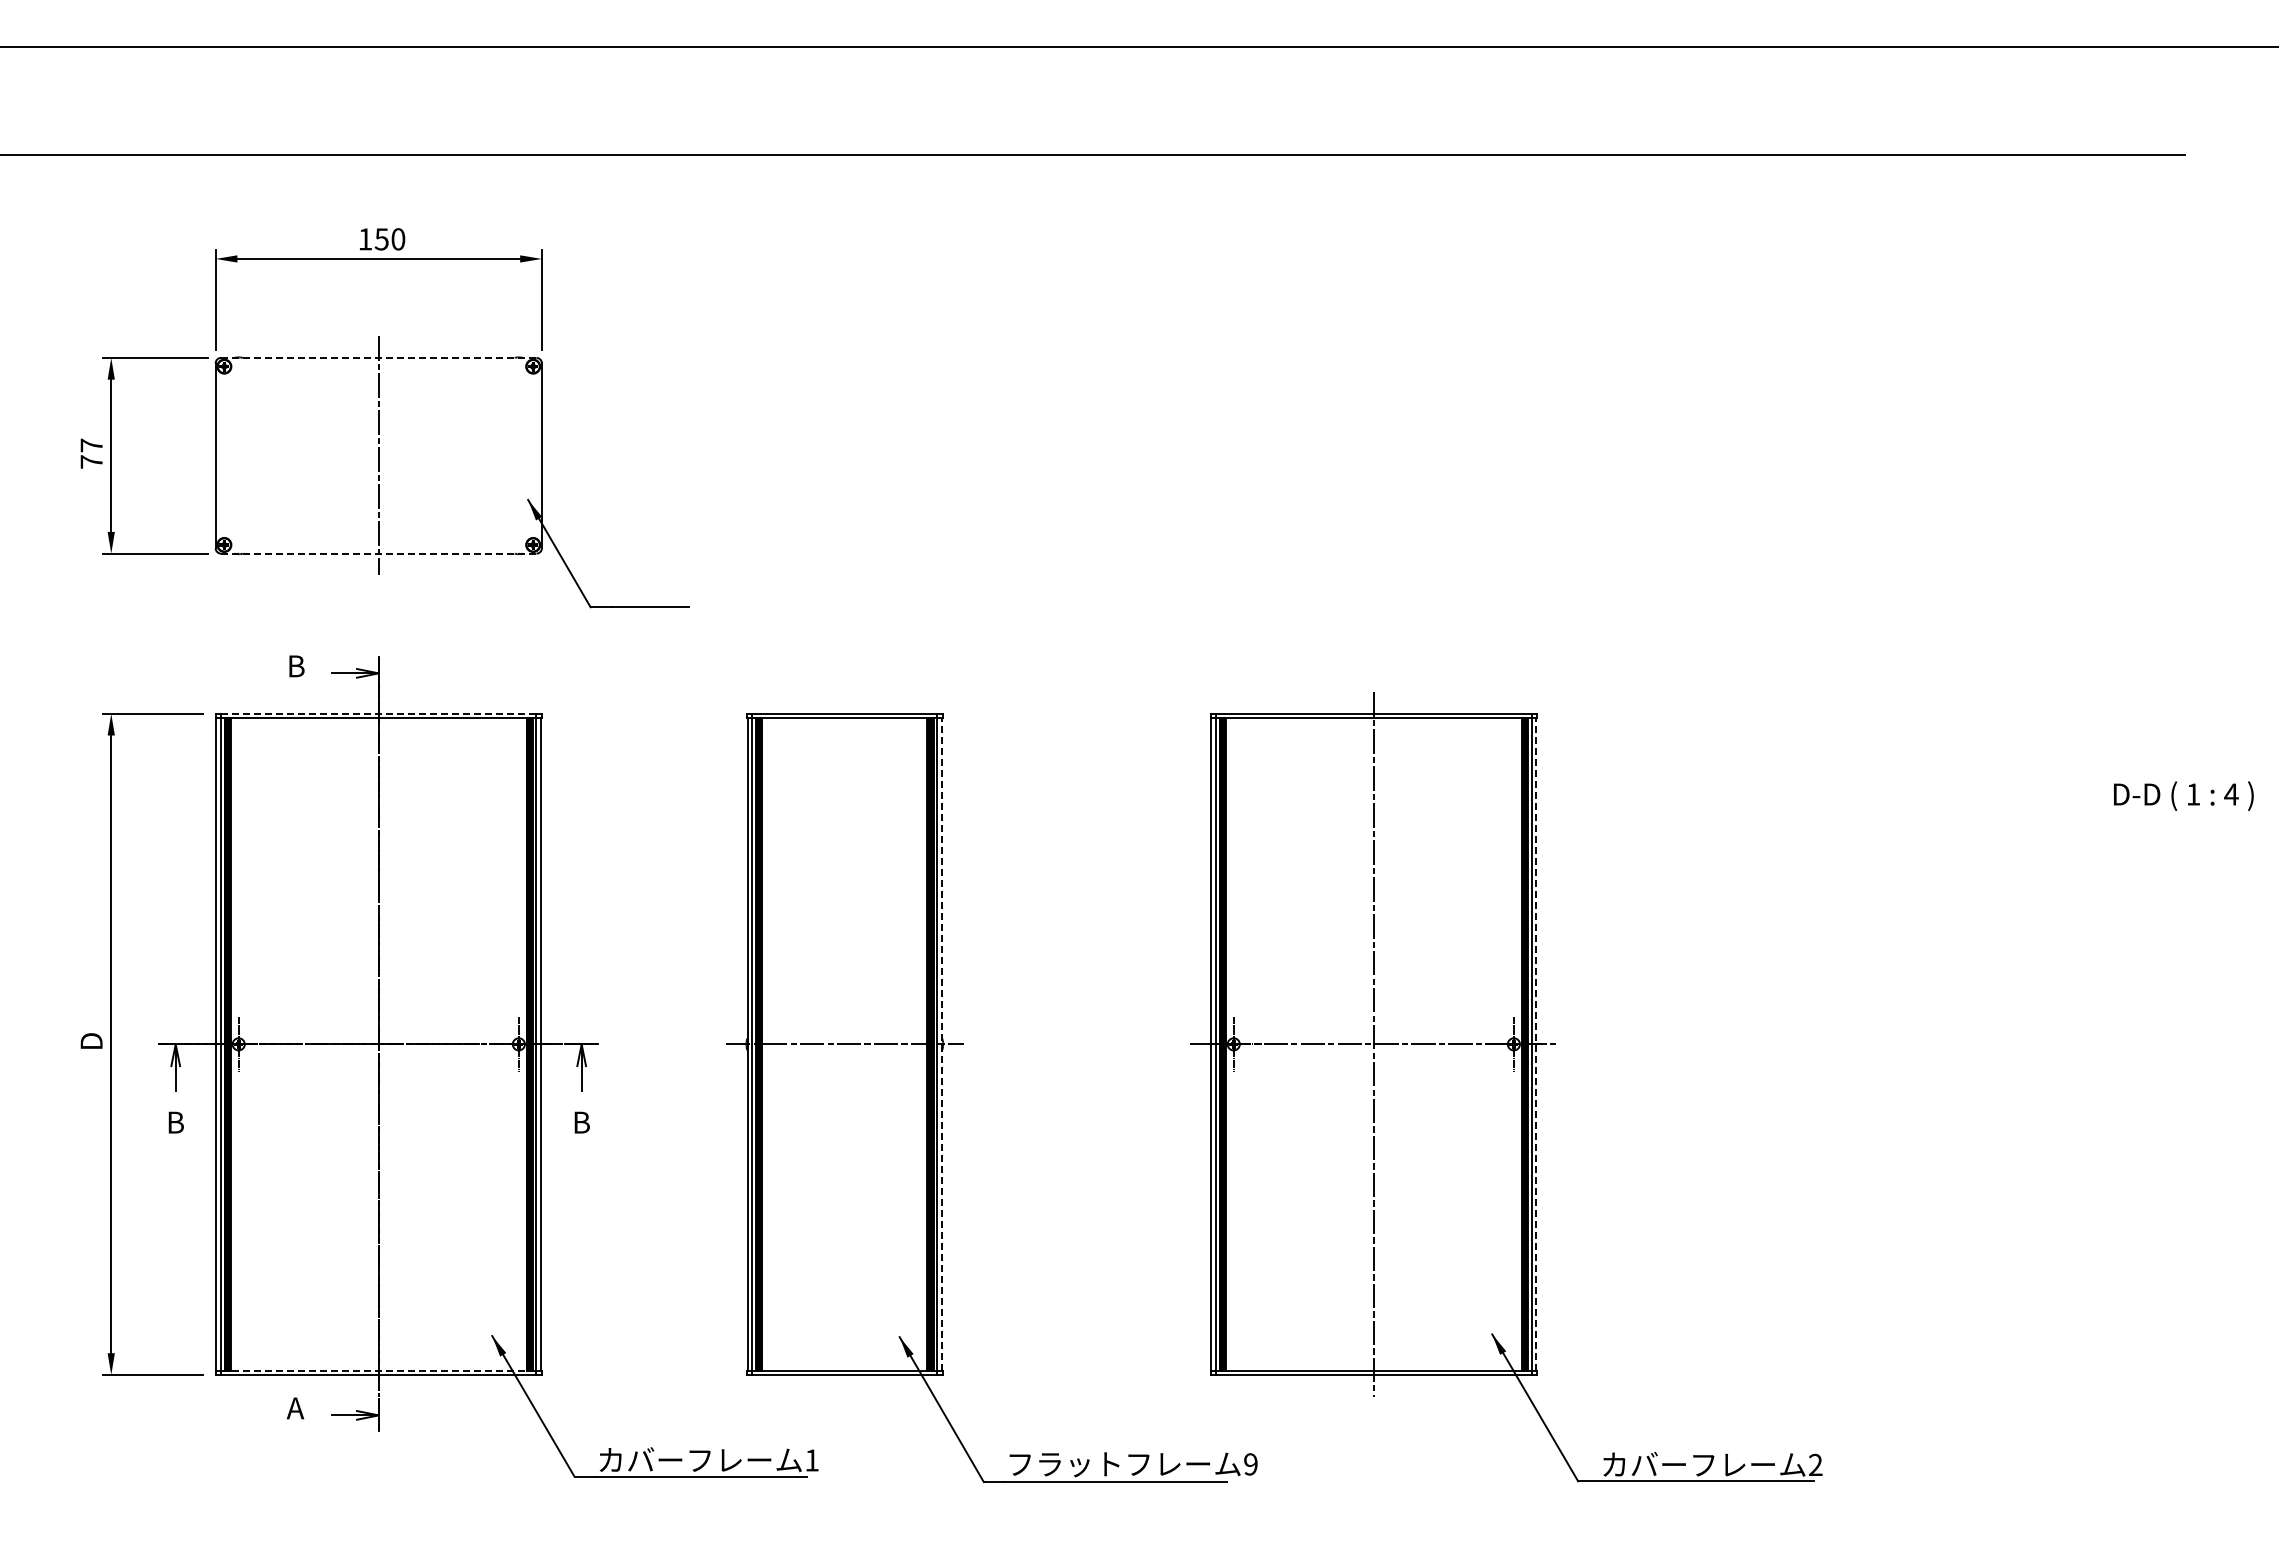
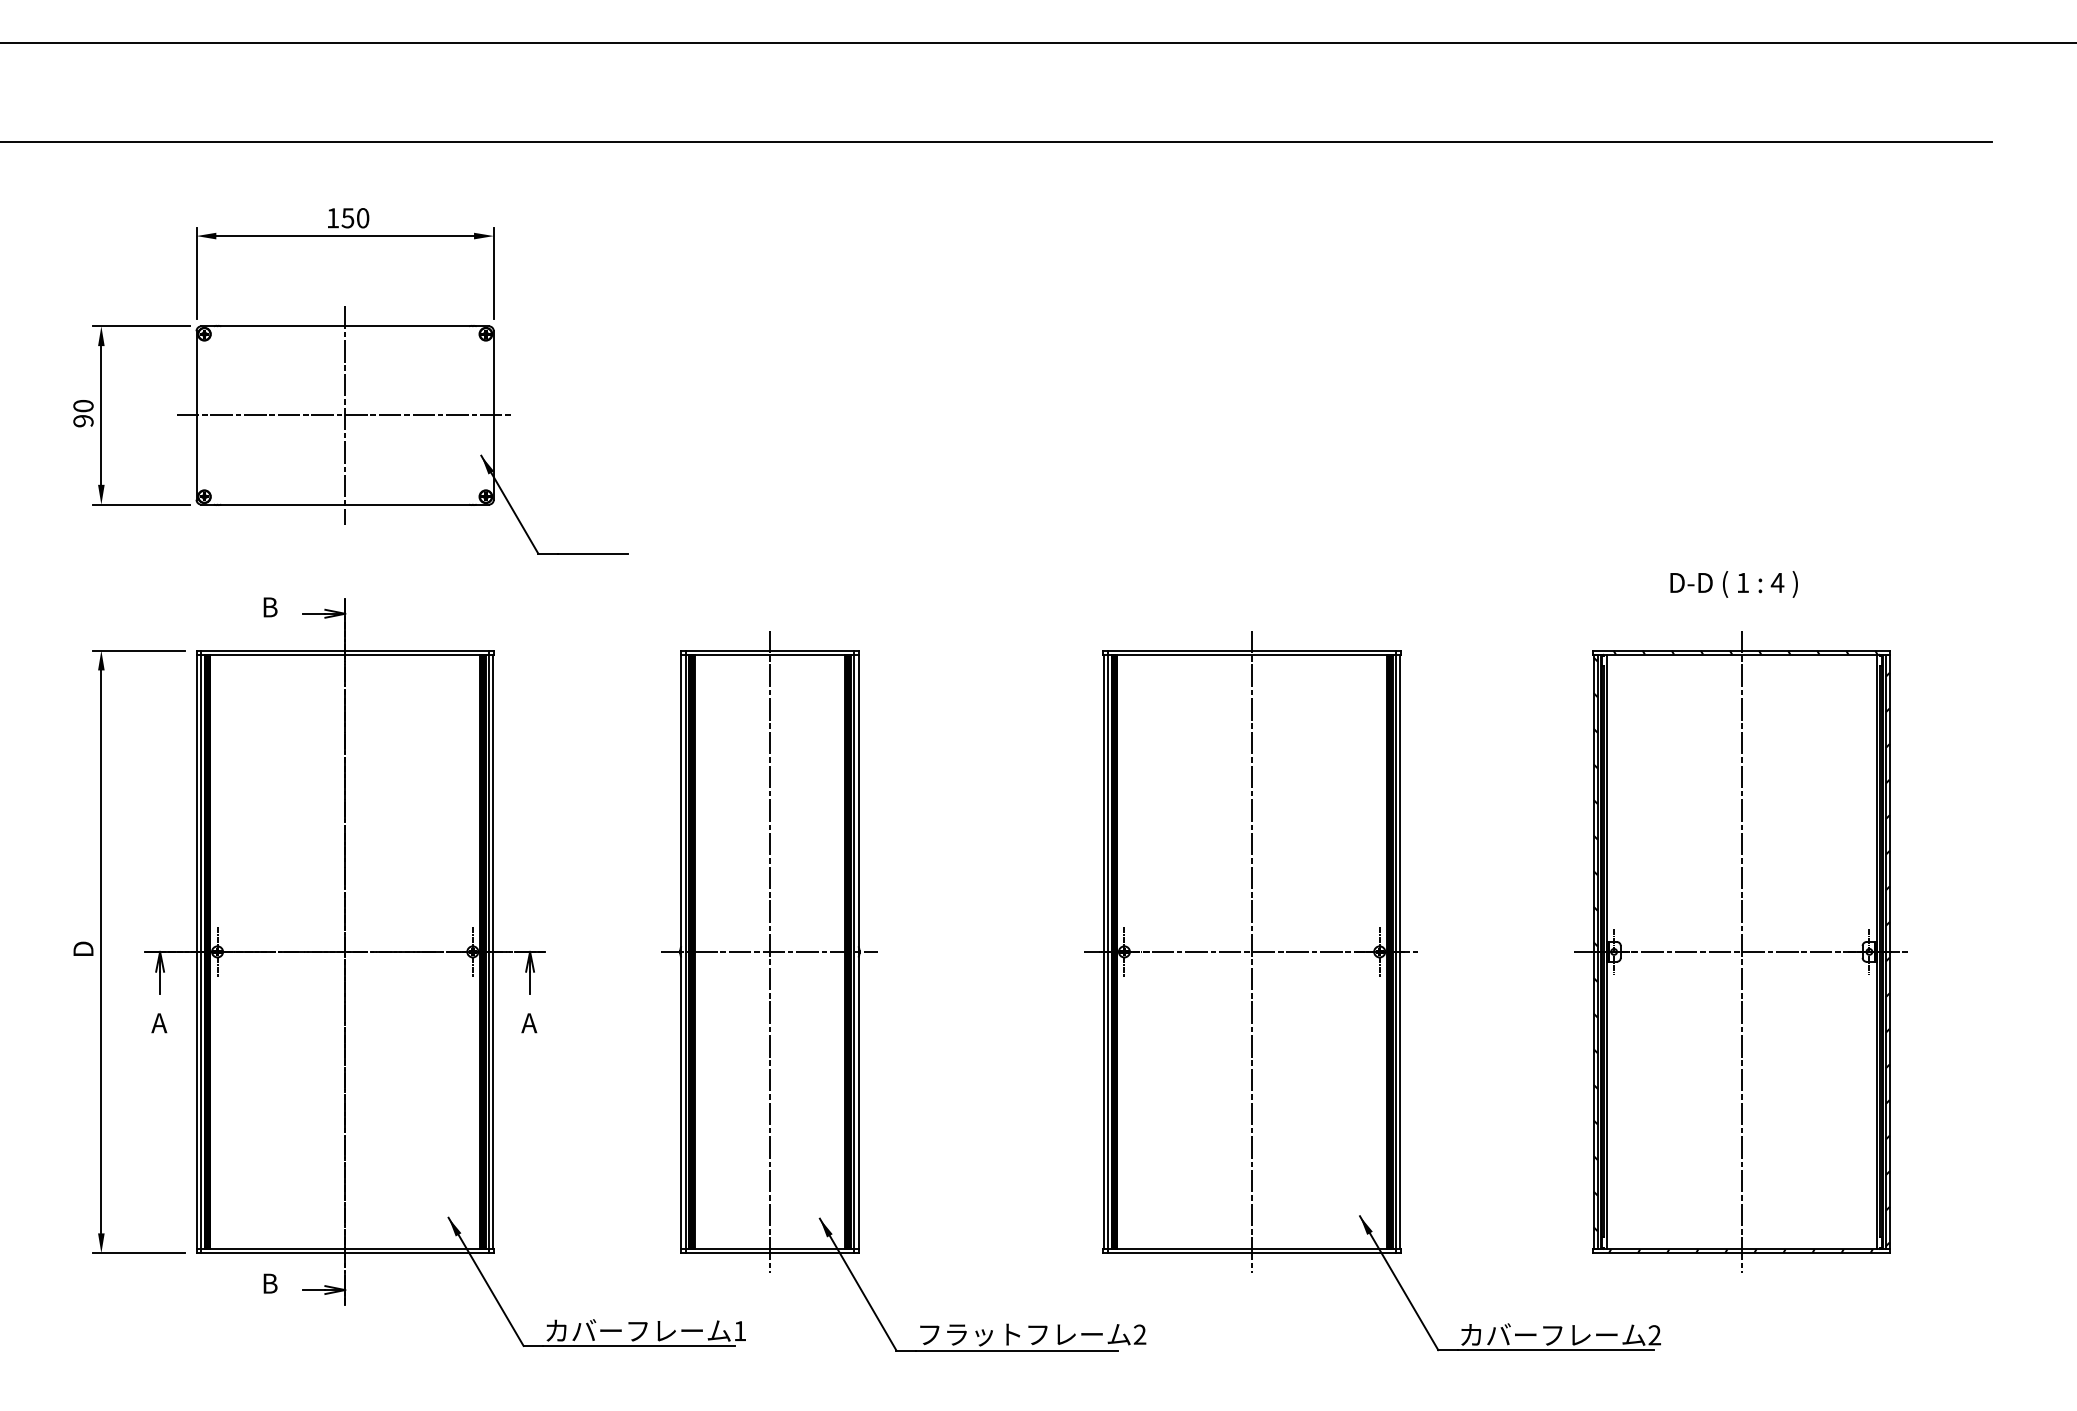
line: (378, 357) -> (344, 325), dashed -> solid
text: (91, 453) -> (83, 413), 77 -> 90
line: (378, 455) -> (344, 415), added
line: (378, 553) -> (344, 504), dashed -> solid
line: (378, 713) -> (344, 650), dashed -> solid
text: (2183, 795) -> (1733, 583), moved
line: (942, 1043) -> (858, 951), dashed -> solid
line: (1536, 1043) -> (1400, 951), dashed -> solid
line: (844, 1044) -> (769, 952), added
part: (1910, 1044) -> (1741, 952), added
text: (174, 1122) -> (158, 1023), B -> A
text: (580, 1122) -> (529, 1023), B -> A
line: (378, 1370) -> (344, 1249), dashed -> solid
text: (295, 1408) -> (269, 1283), A -> B
text: (1250, 1464) -> (1139, 1334), 9 -> 2

